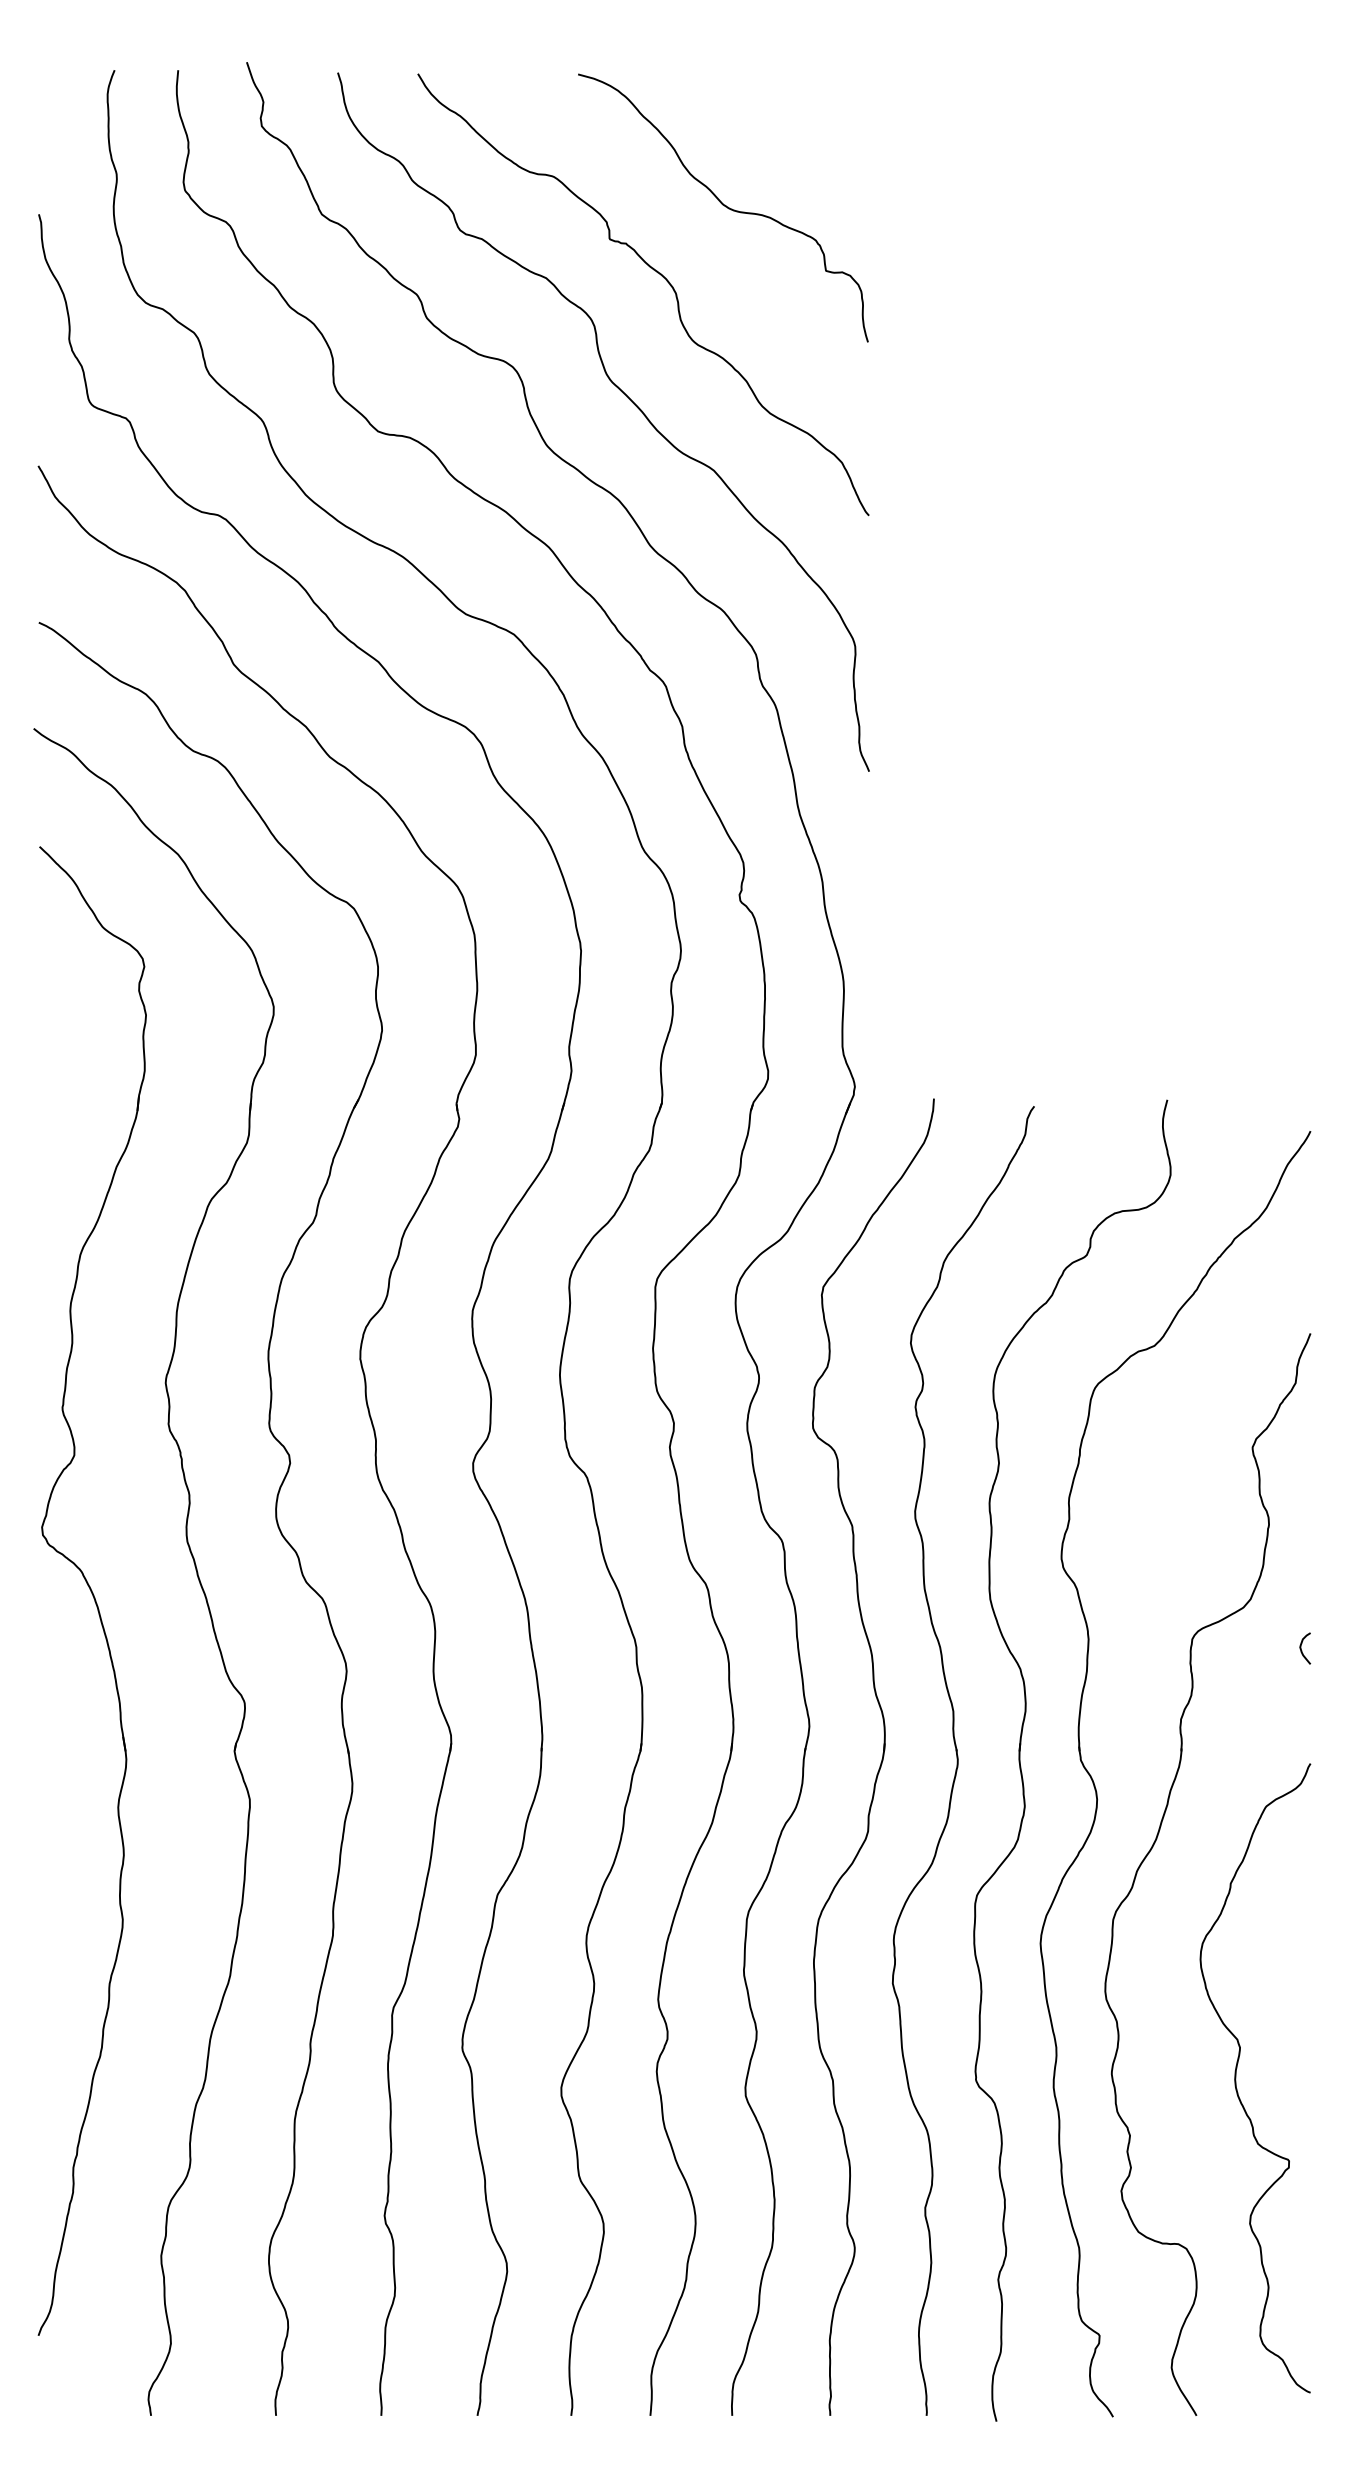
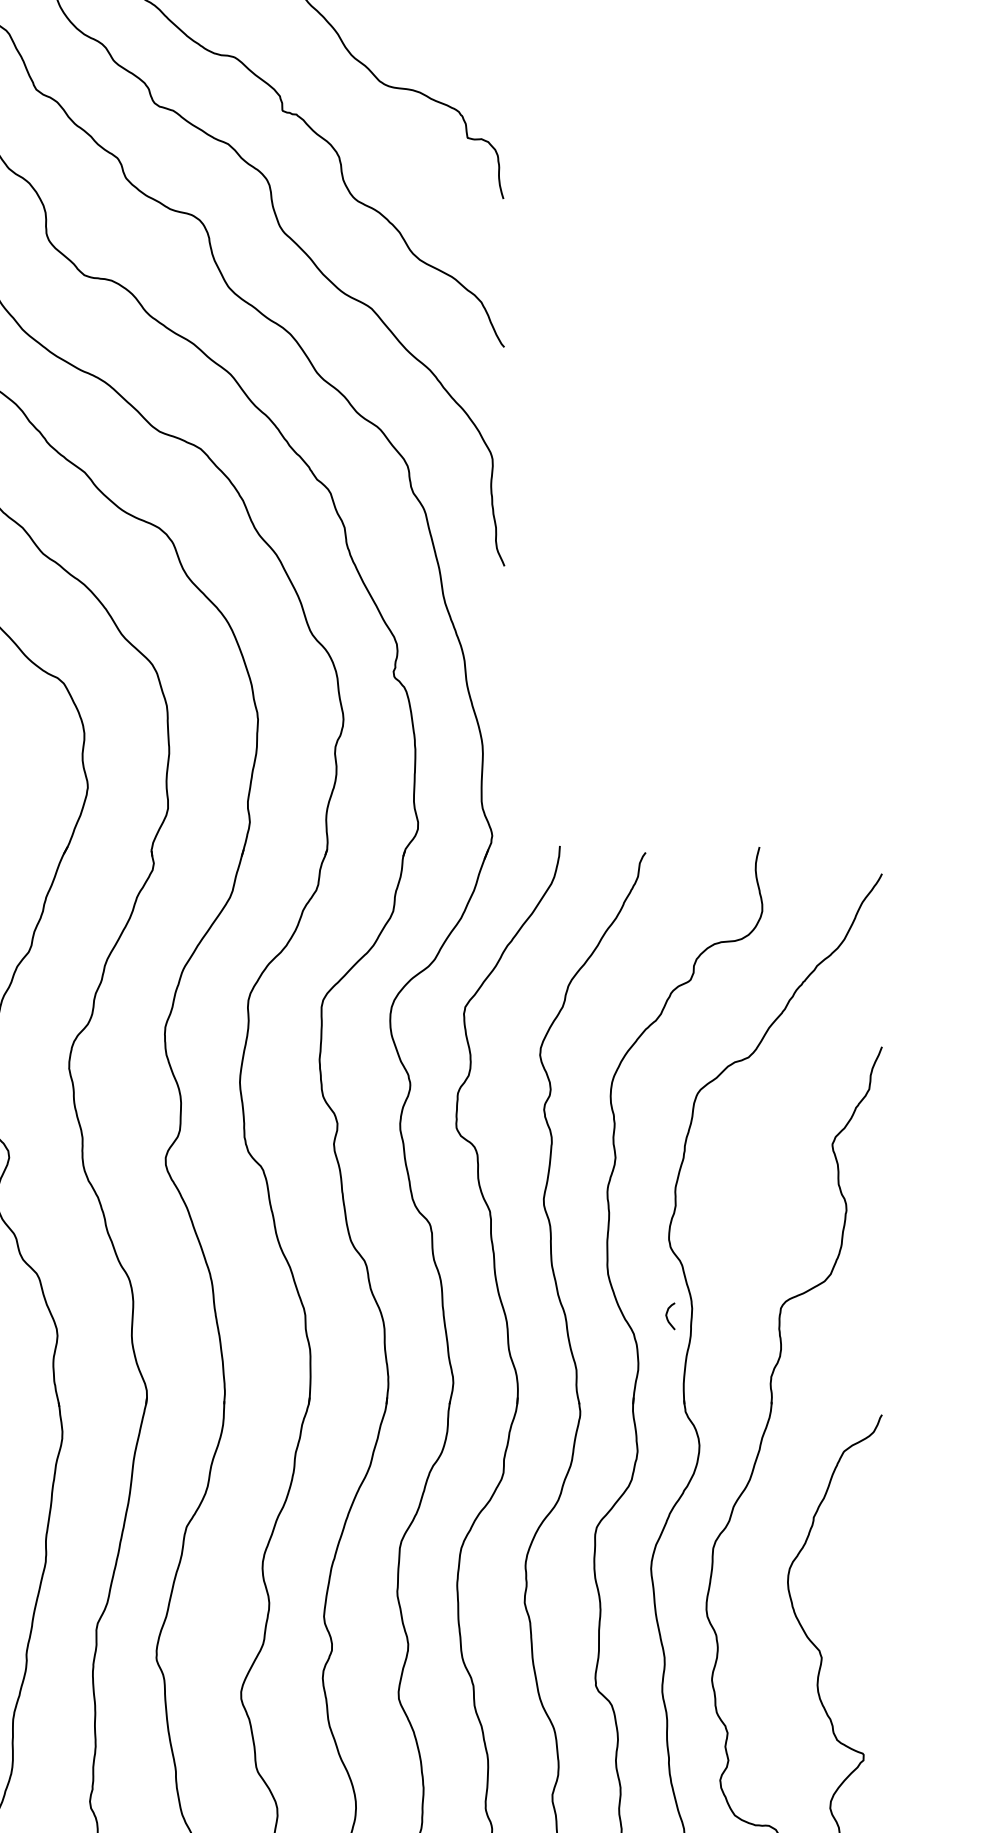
curve: (1302, 1650) -> (668, 1318), moved

